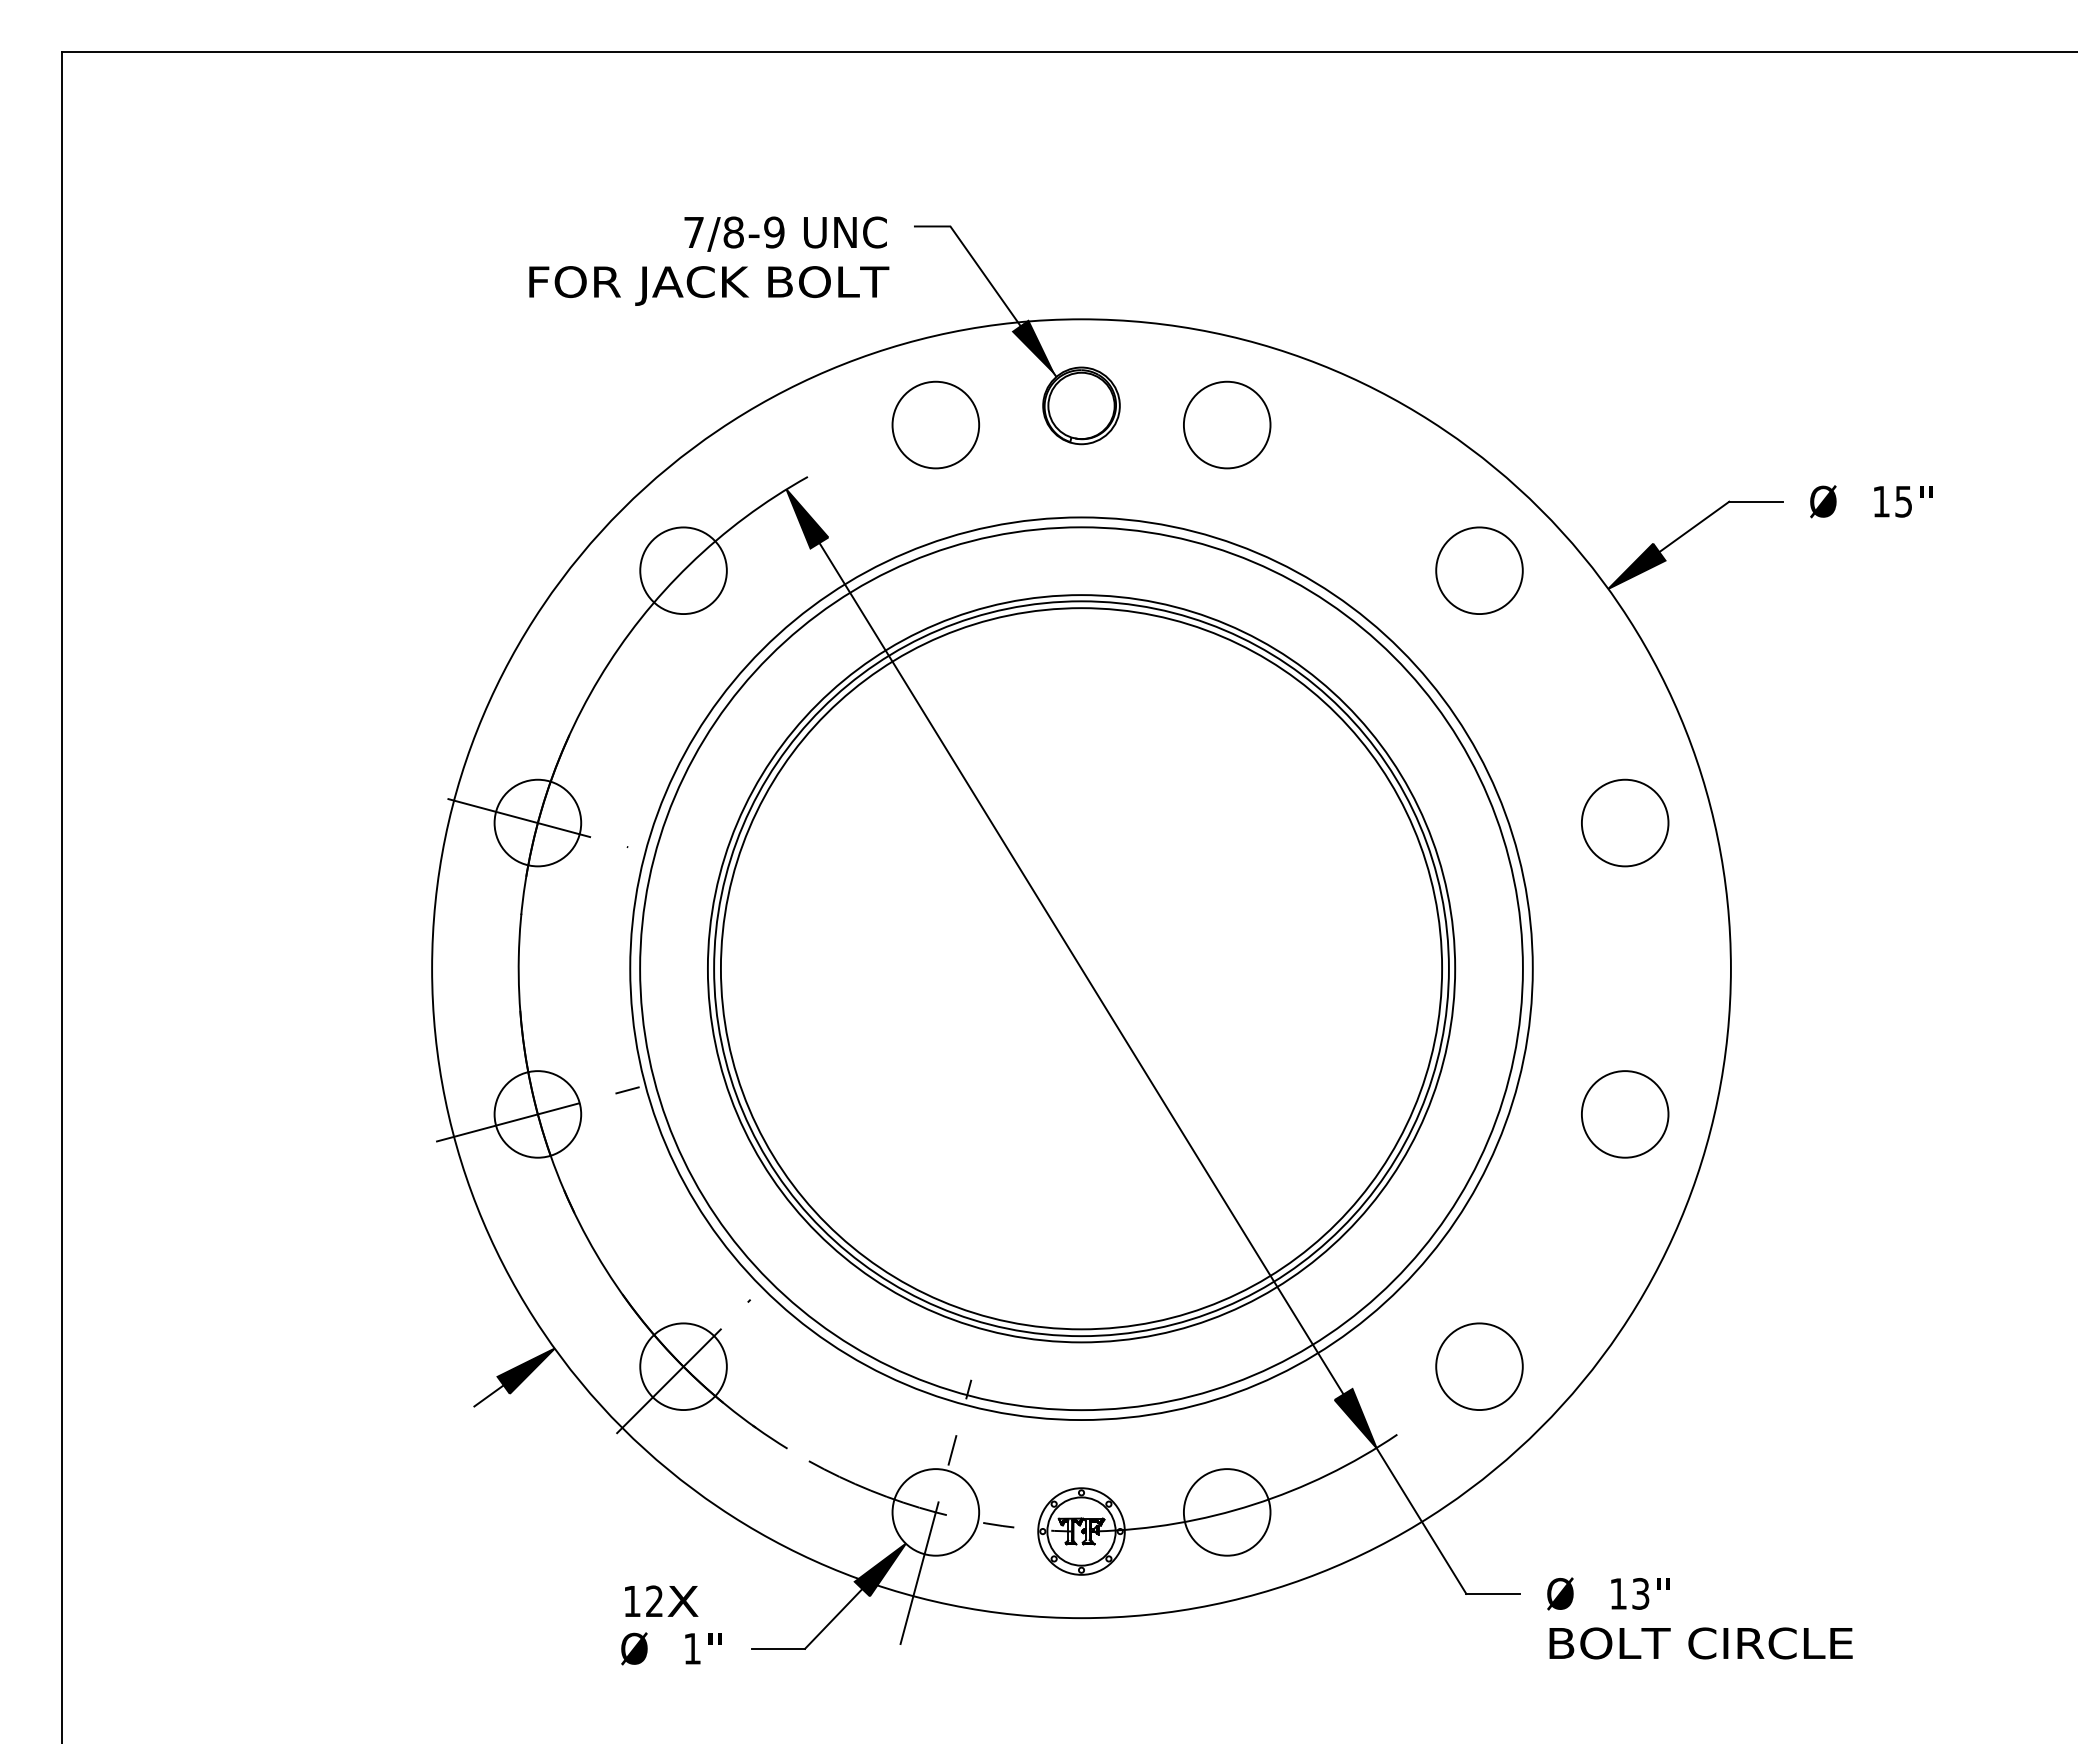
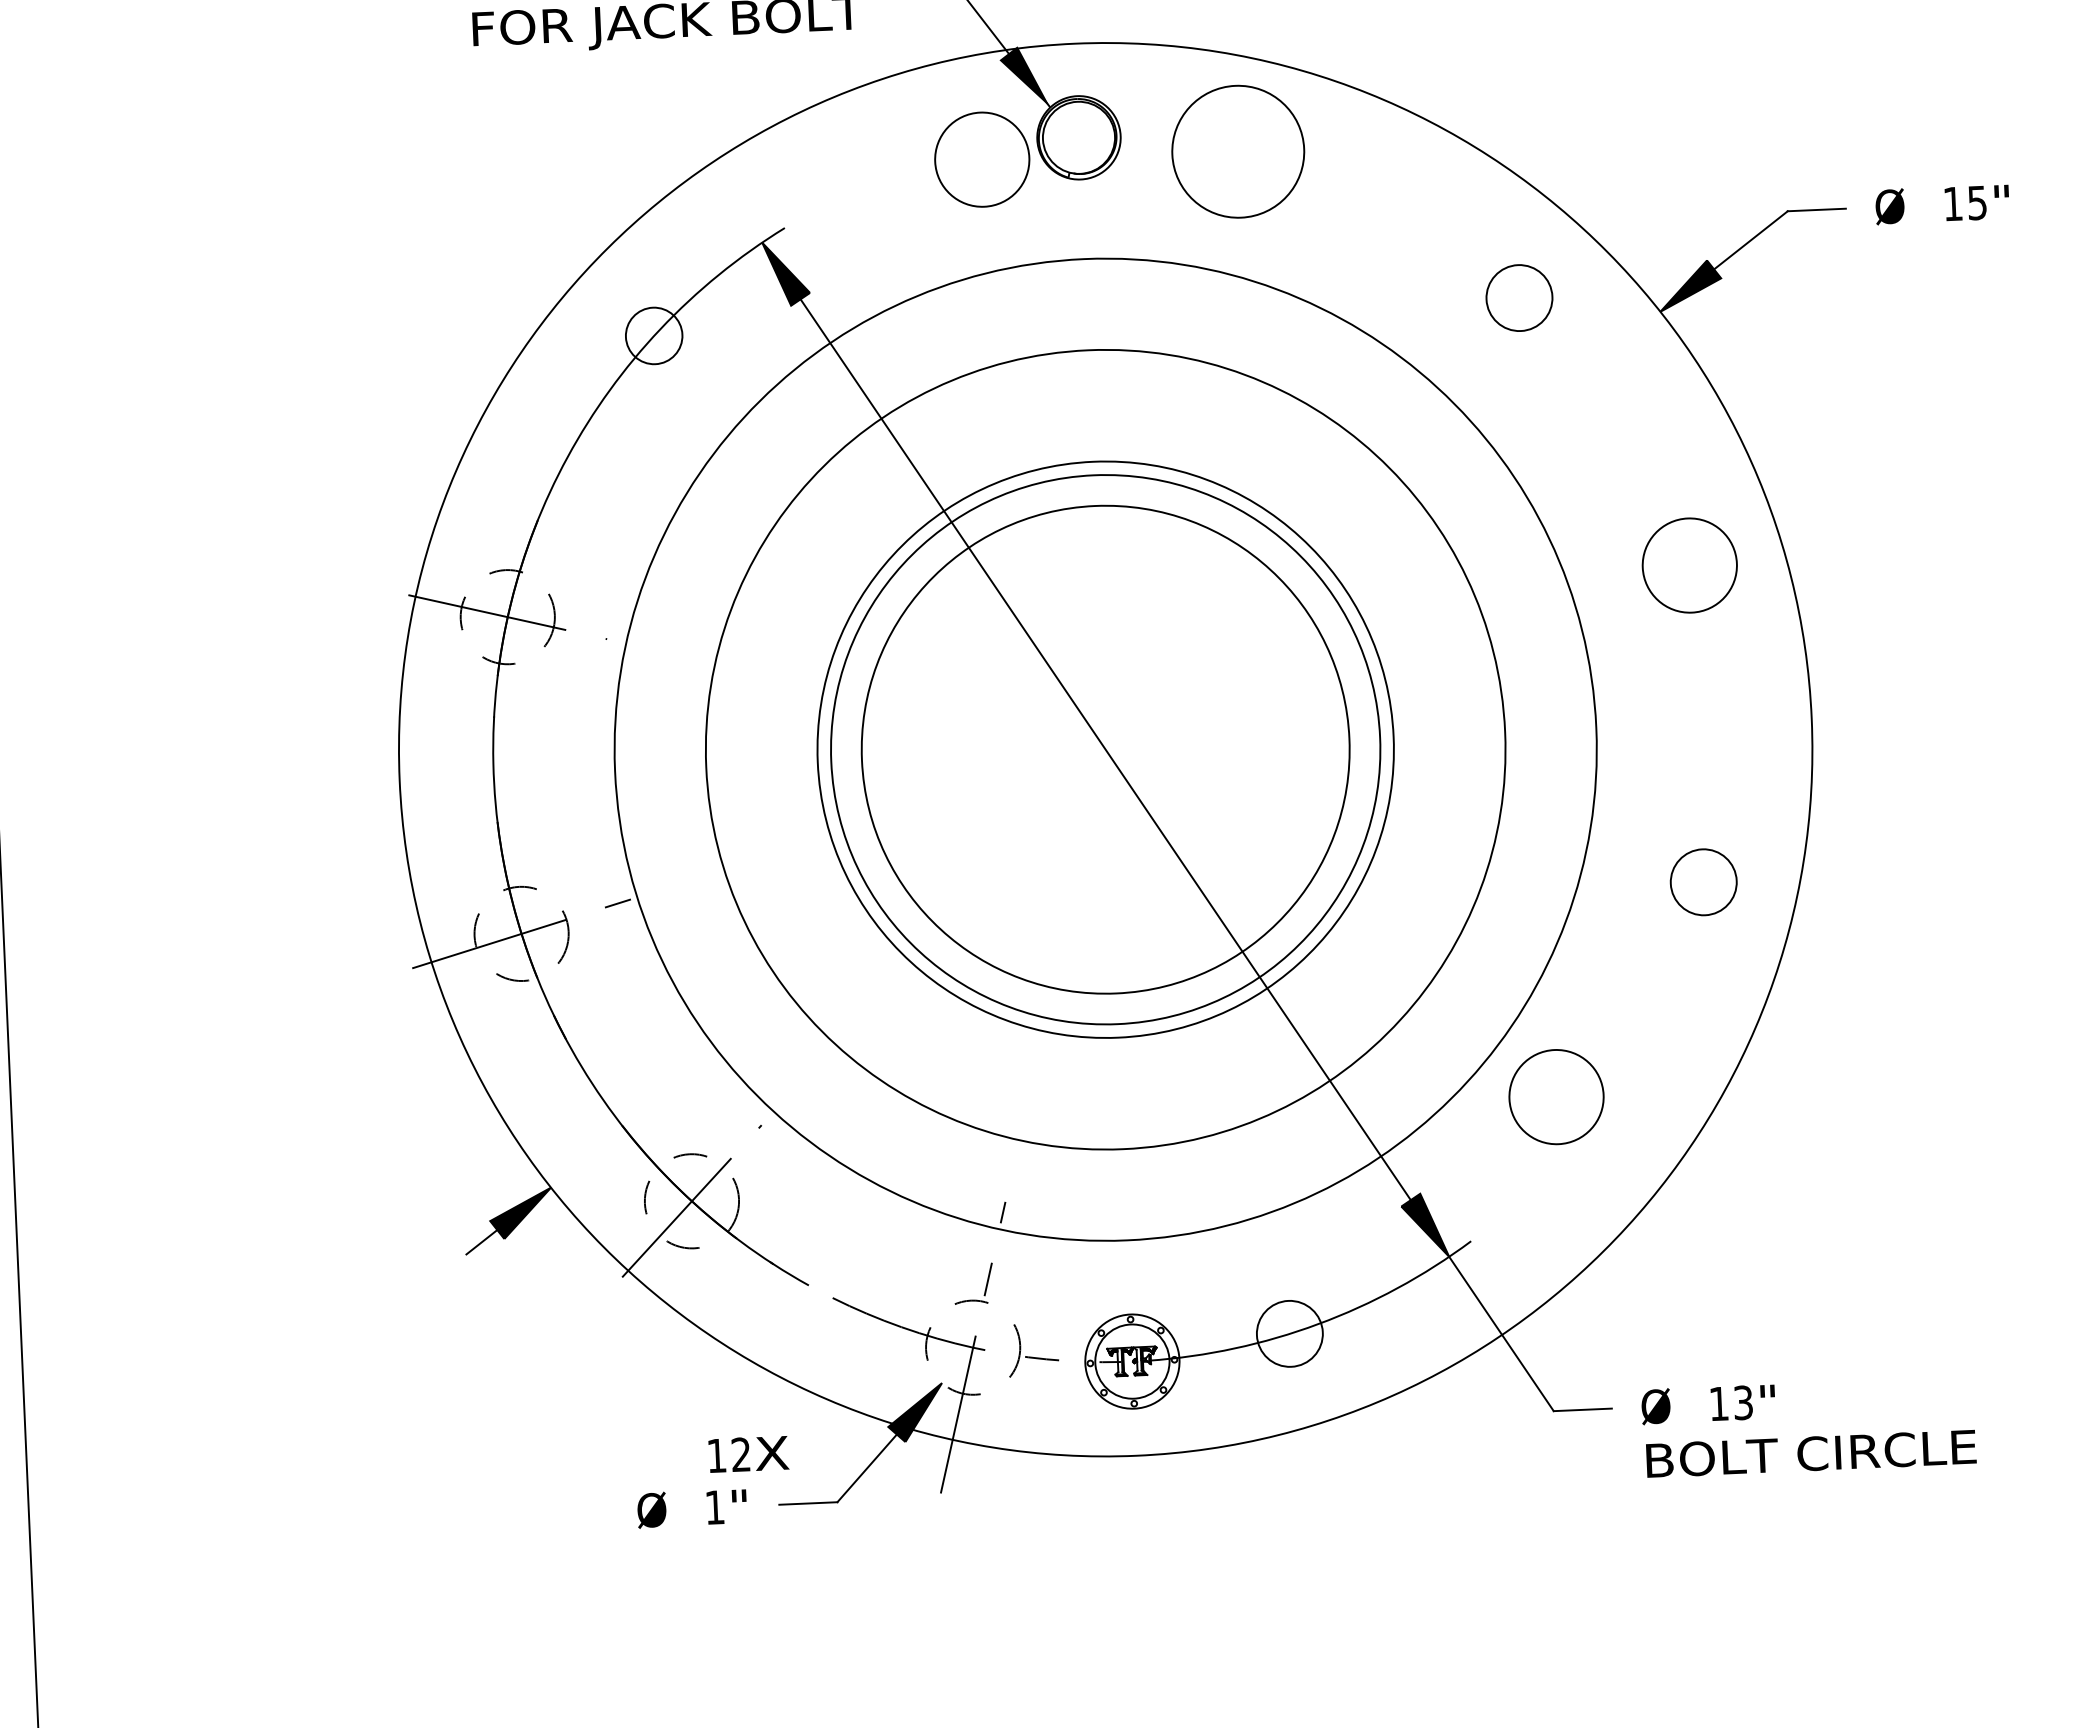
circle: (935, 424) -> (981, 159), moved
circle: (1226, 424) -> (1237, 151), size x1.4
circle: (683, 570) -> (654, 335), size x0.6
circle: (1479, 570) -> (1519, 297), size x0.7
circle: (537, 822) -> (507, 616), solid -> dashed
circle: (1081, 968) -> (1105, 749), size x0.6
circle: (1081, 968) -> (1105, 749), size x0.6
circle: (1081, 968) -> (1105, 749), size x0.7
circle: (537, 1114) -> (521, 934), solid -> dashed
circle: (1625, 1114) -> (1704, 882), size x0.7
circle: (683, 1366) -> (691, 1201), solid -> dashed
circle: (1479, 1366) -> (1556, 1096), moved
circle: (935, 1512) -> (972, 1347), solid -> dashed
circle: (1226, 1512) -> (1289, 1334), size x0.7
text: (661, 1600) -> (748, 1453), moved

